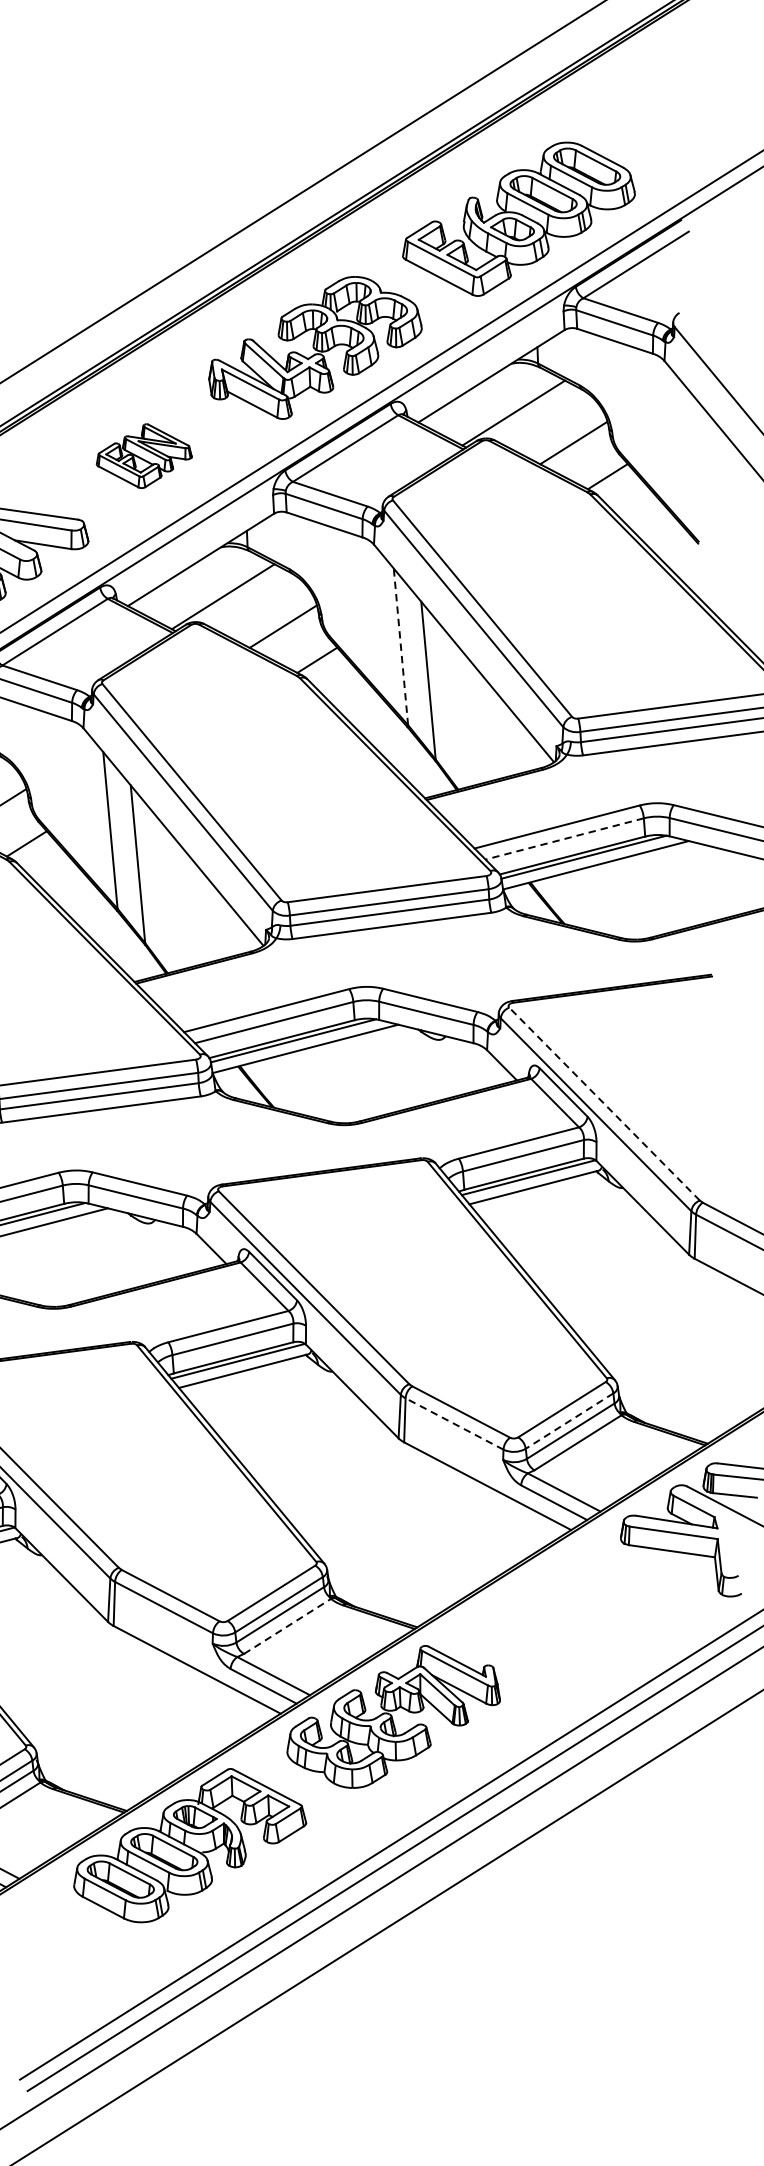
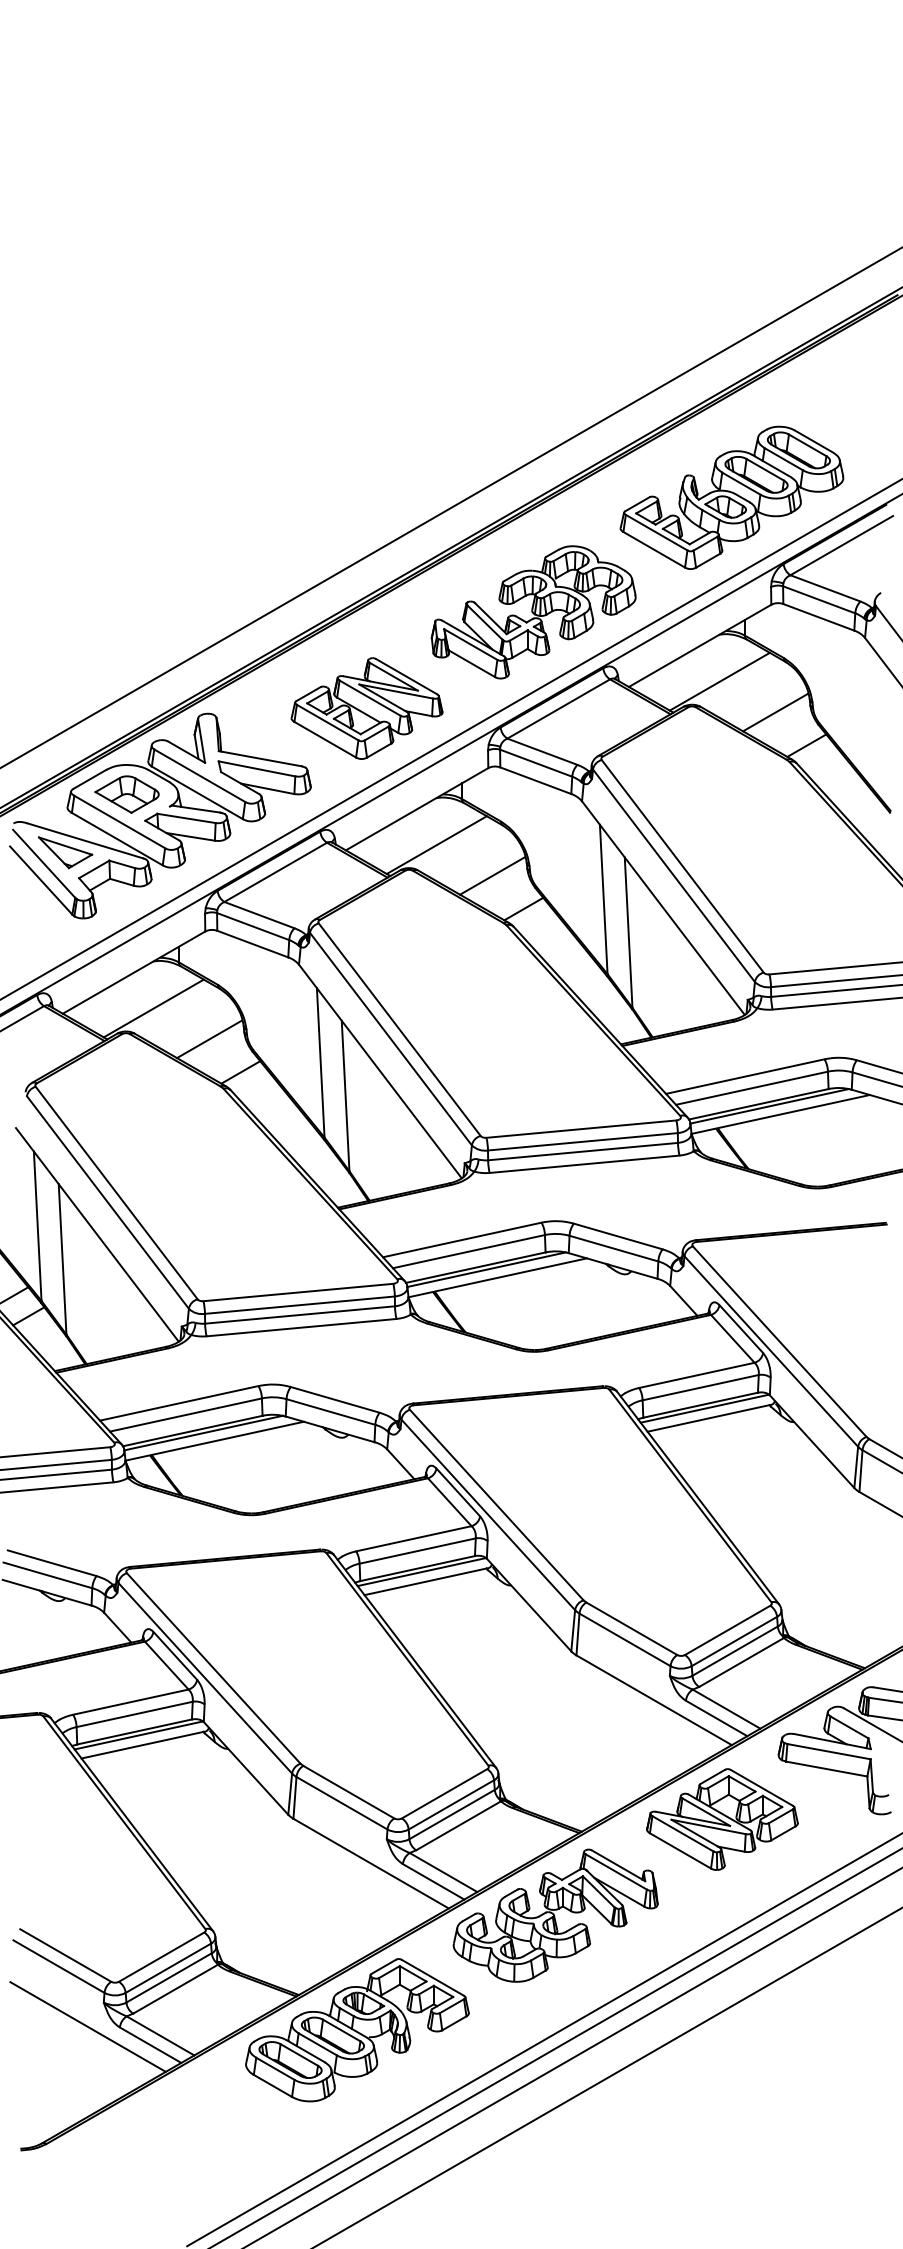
part: (143, 456) -> (366, 708), size x1.67
line: (400, 646) -> (603, 899), dashed -> solid
line: (564, 839) -> (751, 1088), dashed -> solid
line: (604, 1103) -> (779, 1341), dashed -> solid
line: (568, 1421) -> (733, 1641), dashed -> solid
line: (455, 1423) -> (625, 1639), dashed -> solid
part: (564, 1608) -> (722, 1819), added
line: (287, 1626) -> (458, 1825), dashed -> solid

